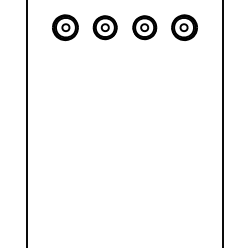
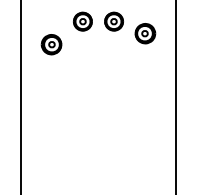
part: (65, 27) -> (51, 44), moved
part: (184, 27) -> (145, 33), moved

